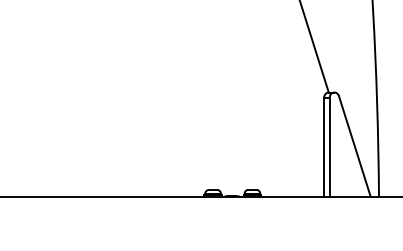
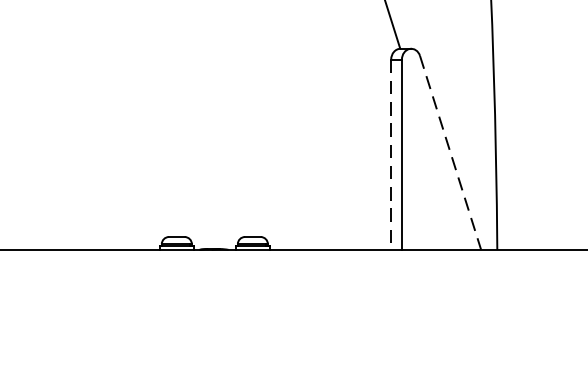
line: (354, 146) -> (449, 153), solid -> dashed
line: (324, 147) -> (392, 155), solid -> dashed

